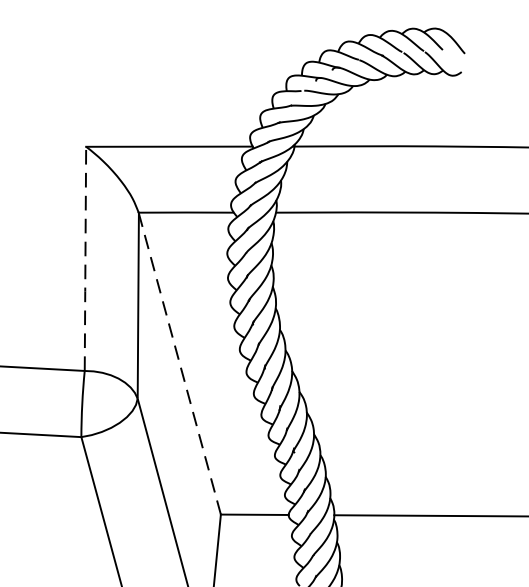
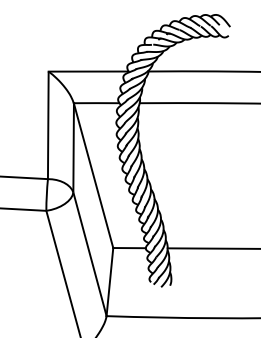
line: (85, 261) -> (48, 126), dashed -> solid
line: (179, 363) -> (93, 175), dashed -> solid

